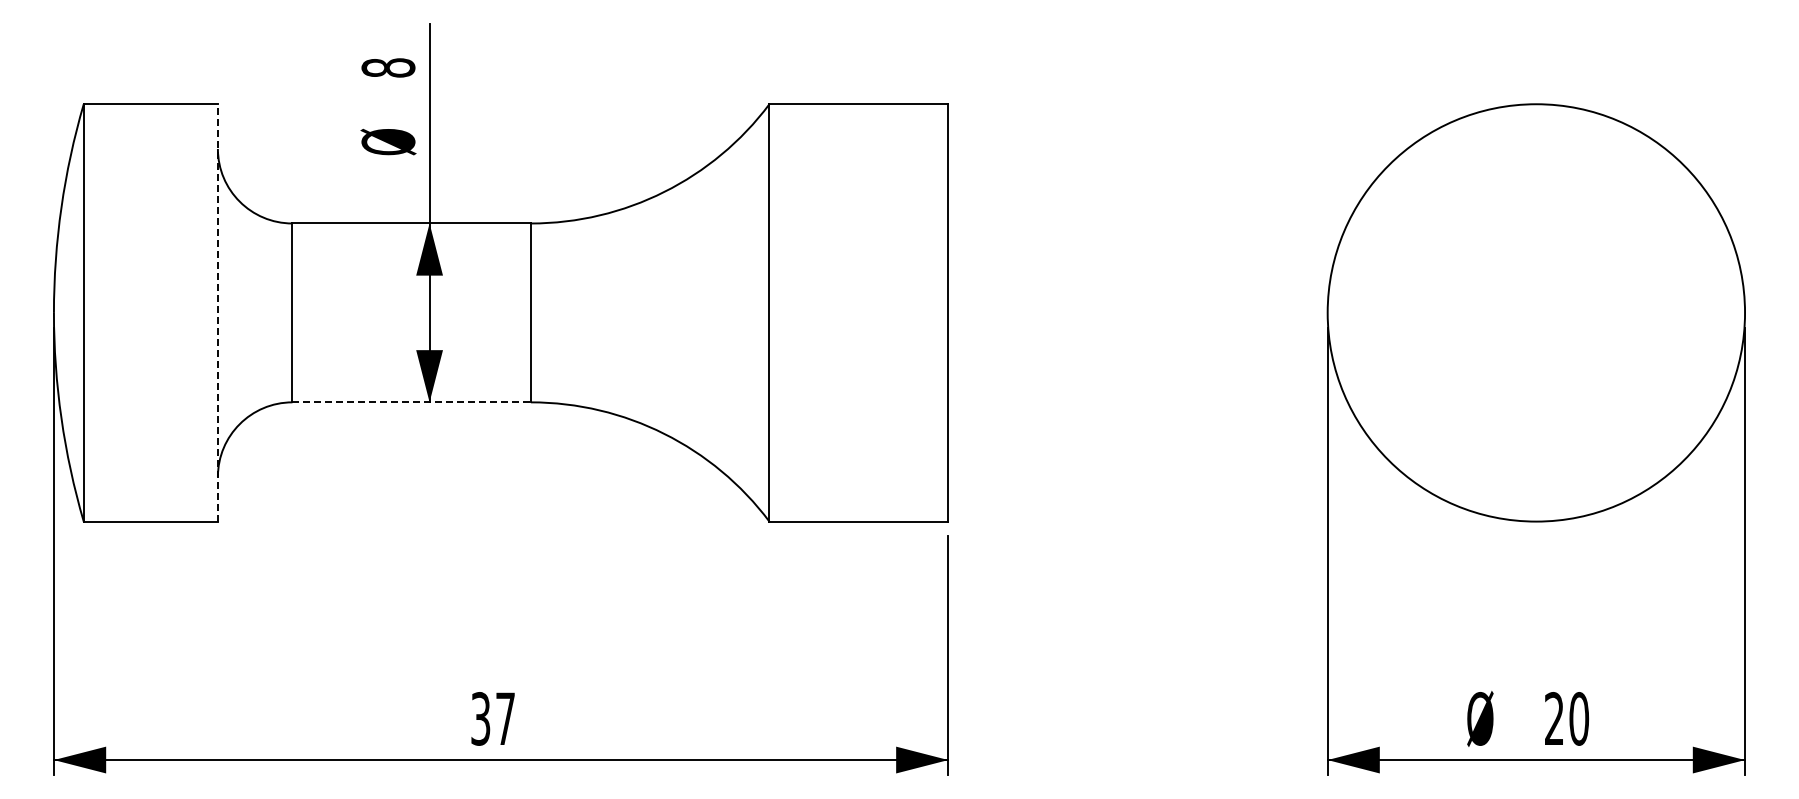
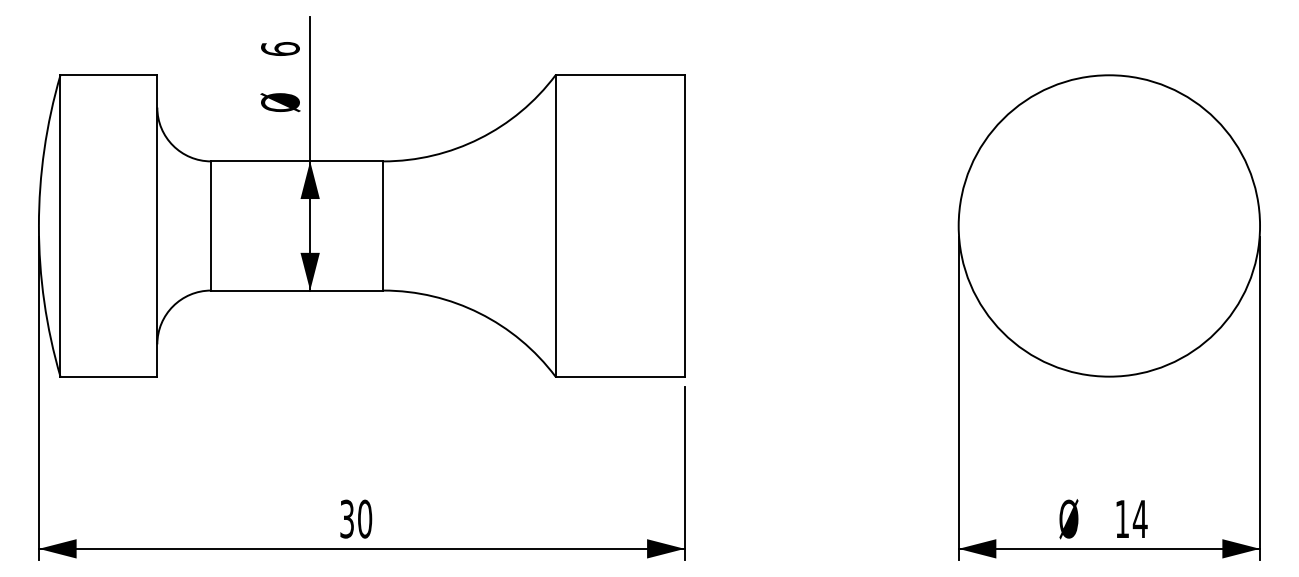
text: (388, 67) -> (280, 48), 8 -> 6
line: (217, 312) -> (157, 225), dashed -> solid
line: (412, 402) -> (297, 290), dashed -> solid
text: (505, 718) -> (364, 518), 37 -> 30
text: (1567, 718) -> (1131, 518), 20 -> 14

